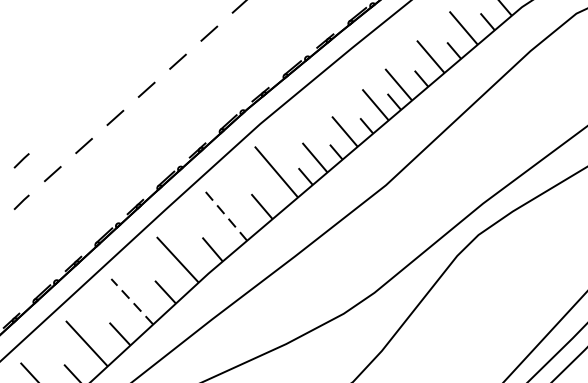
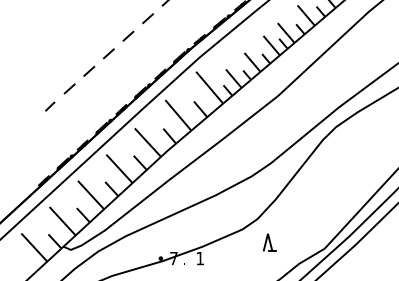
line: (22, 160) -> (50, 80), removed
line: (226, 216) -> (178, 115), dashed -> solid
line: (132, 301) -> (119, 168), dashed -> solid

